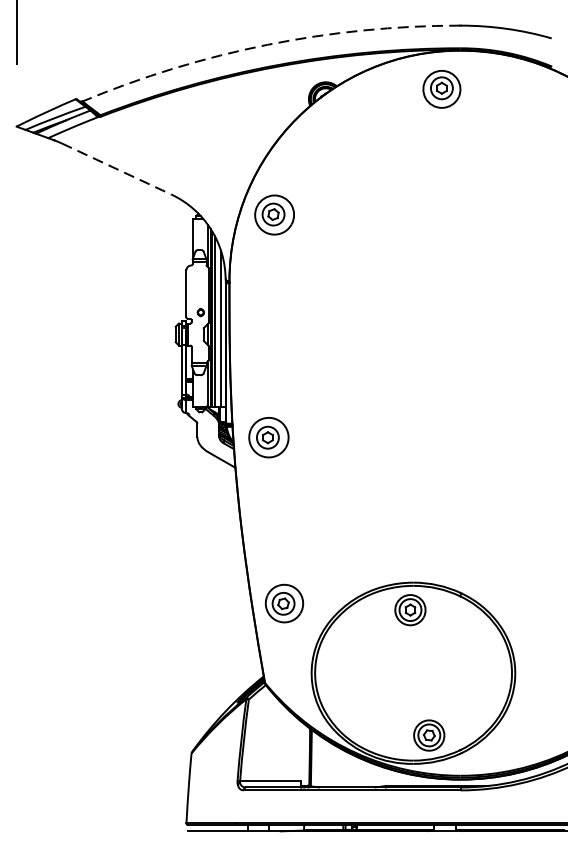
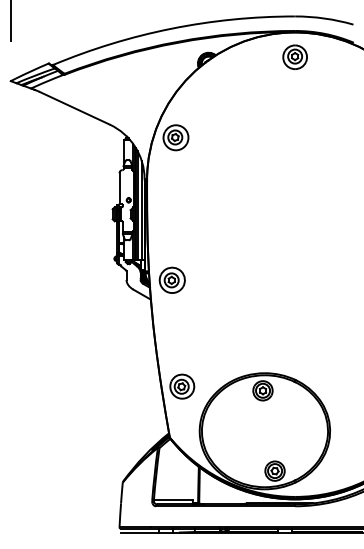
arc: (267, 44) -> (171, 28), dashed -> solid
part: (440, 88) -> (294, 56), moved
line: (116, 169) -> (74, 108), dashed -> solid

